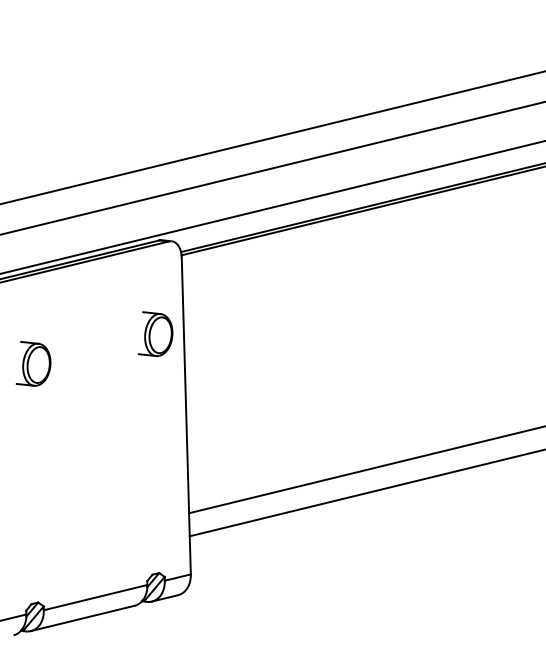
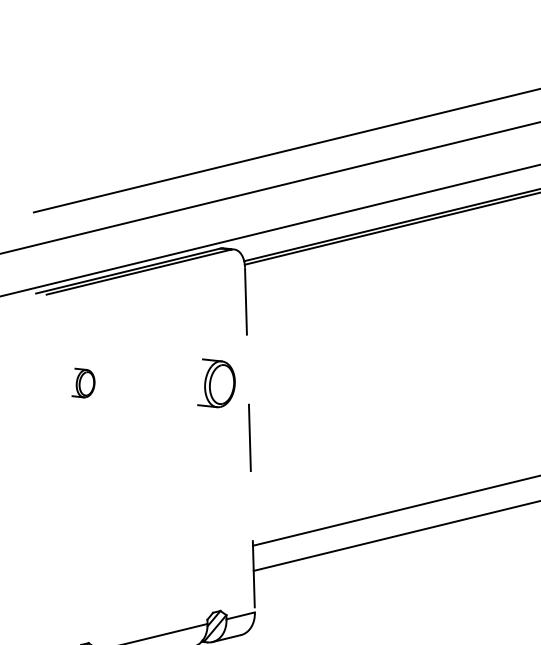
part: (155, 333) -> (216, 382), moved
part: (33, 363) -> (83, 382), size x0.6
line: (186, 416) -> (250, 440), solid -> dashed

